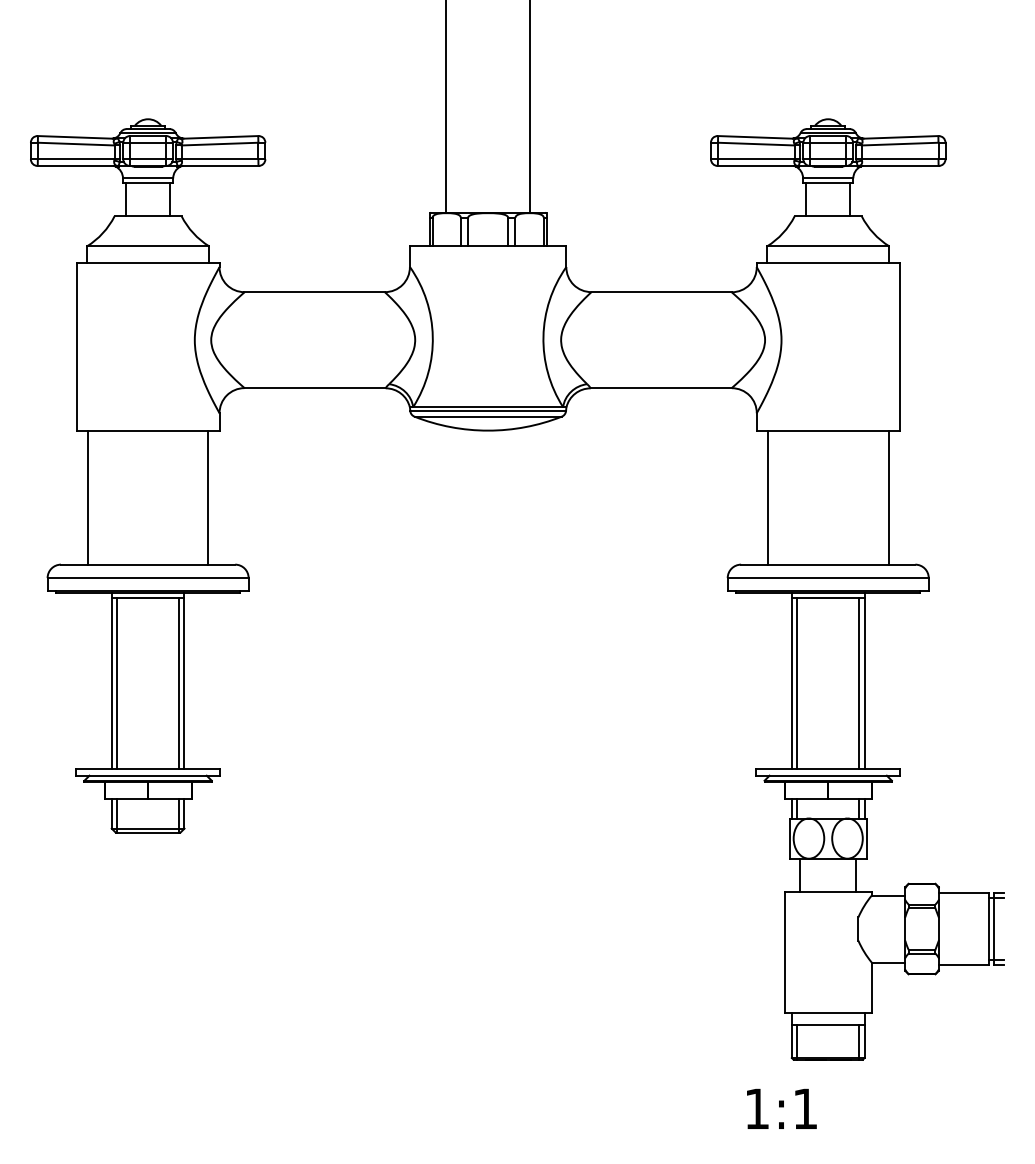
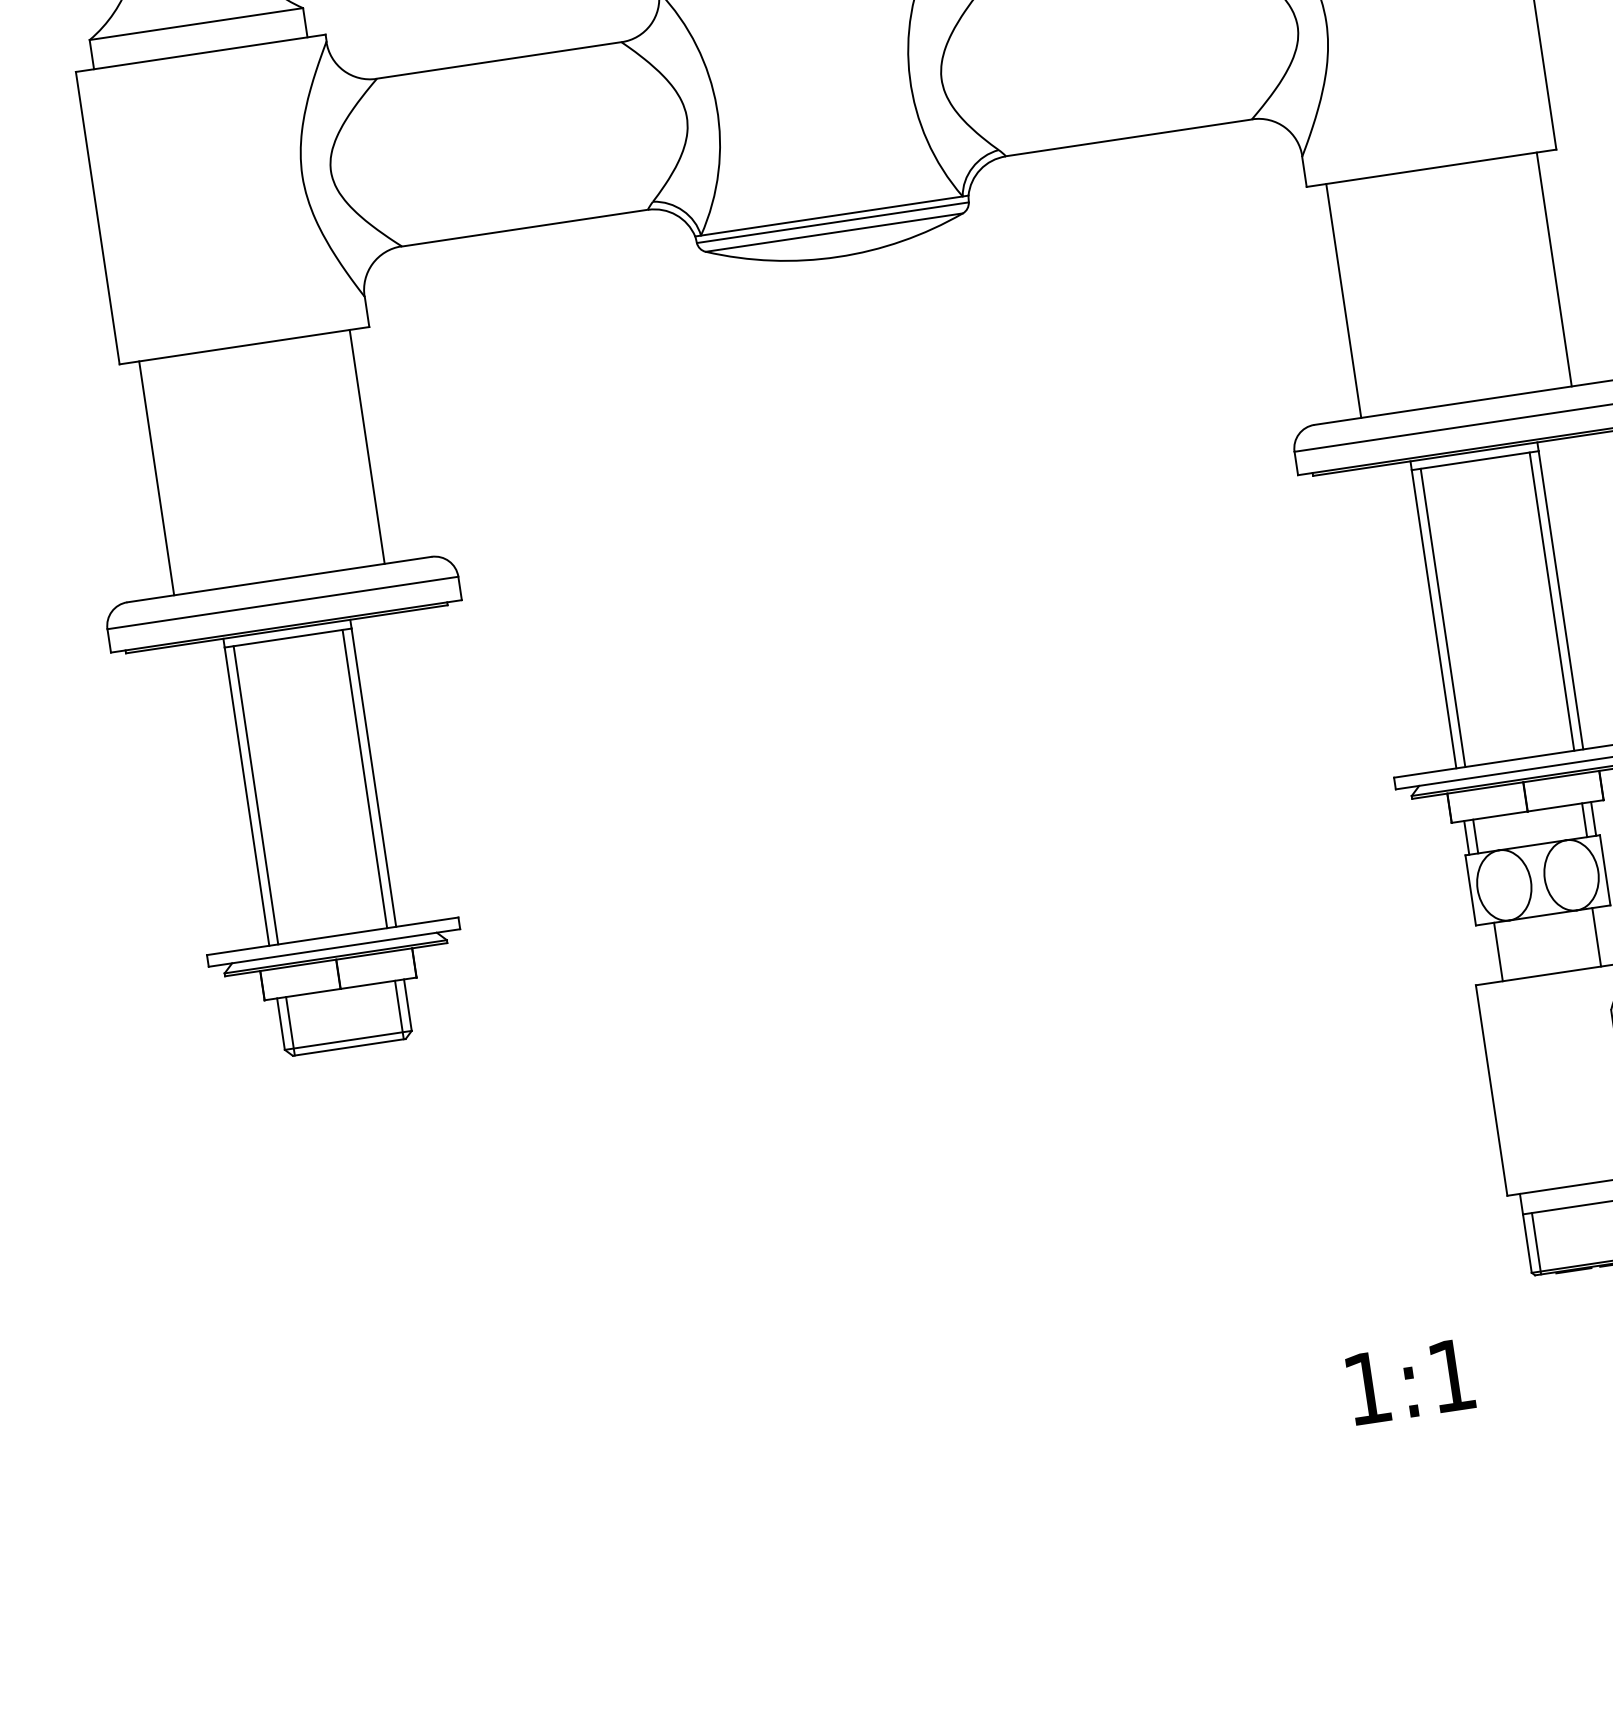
text: (781, 1108) -> (1409, 1381), moved

